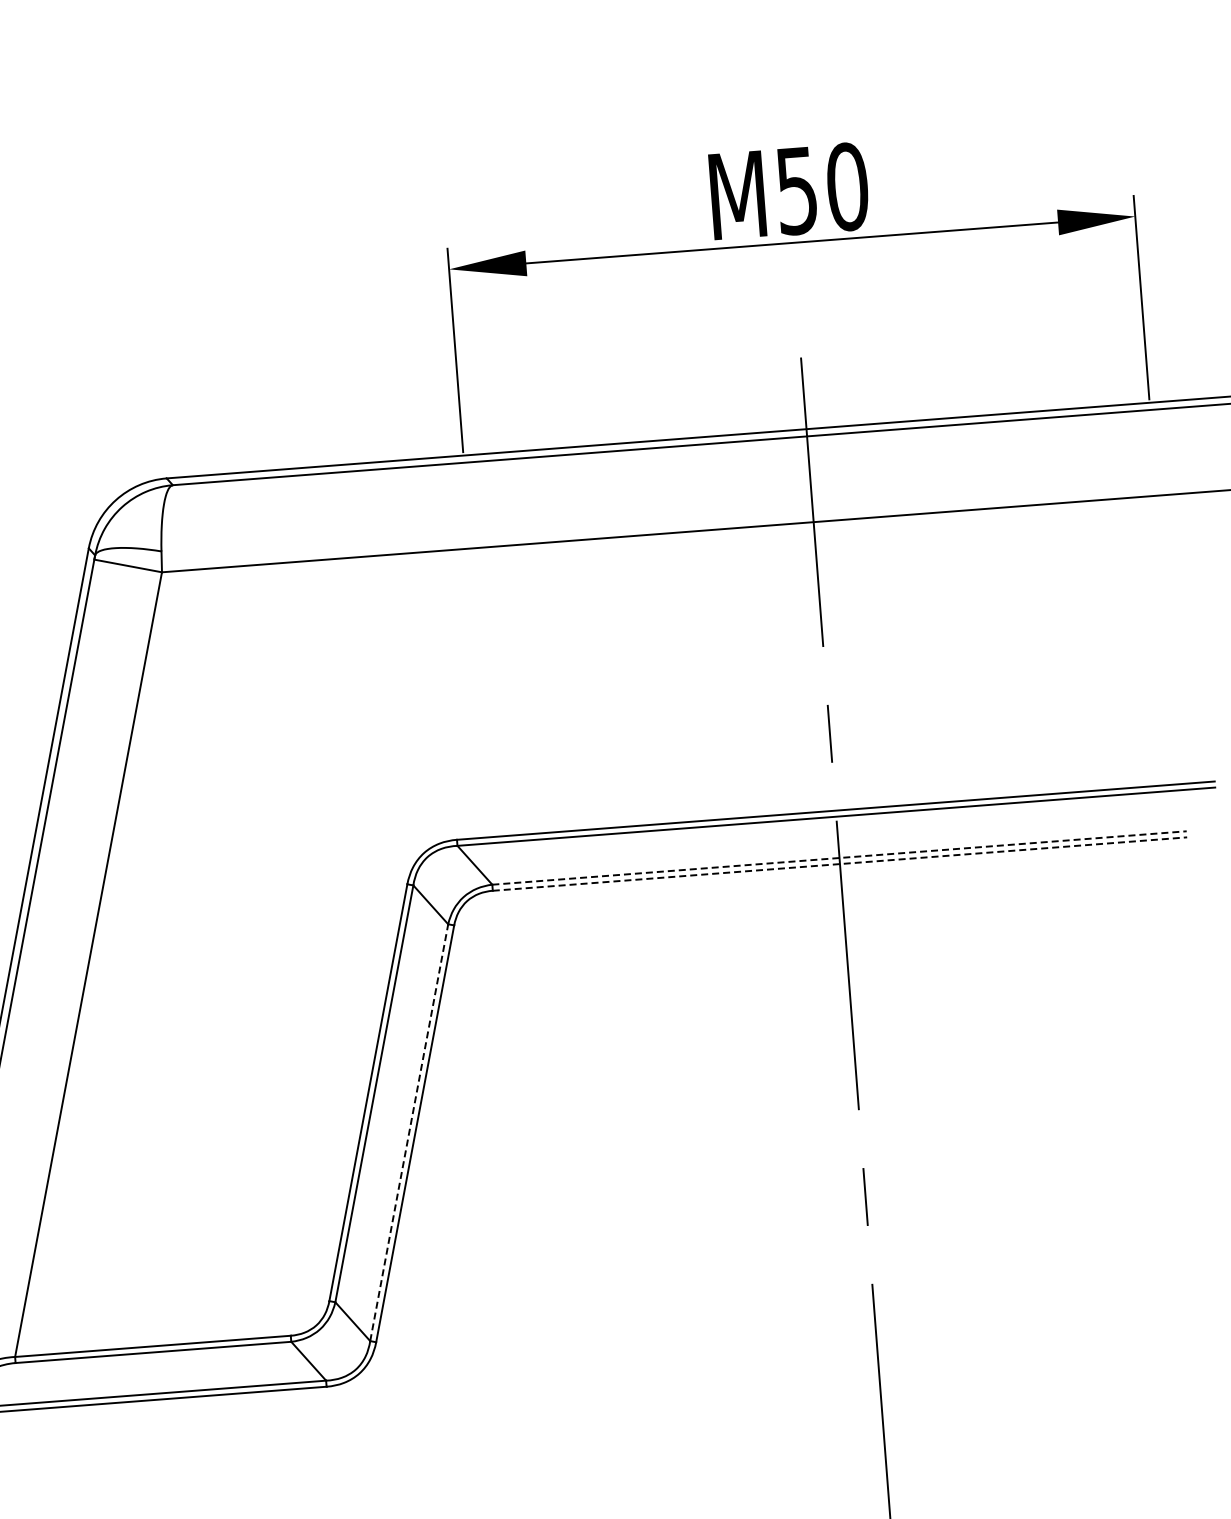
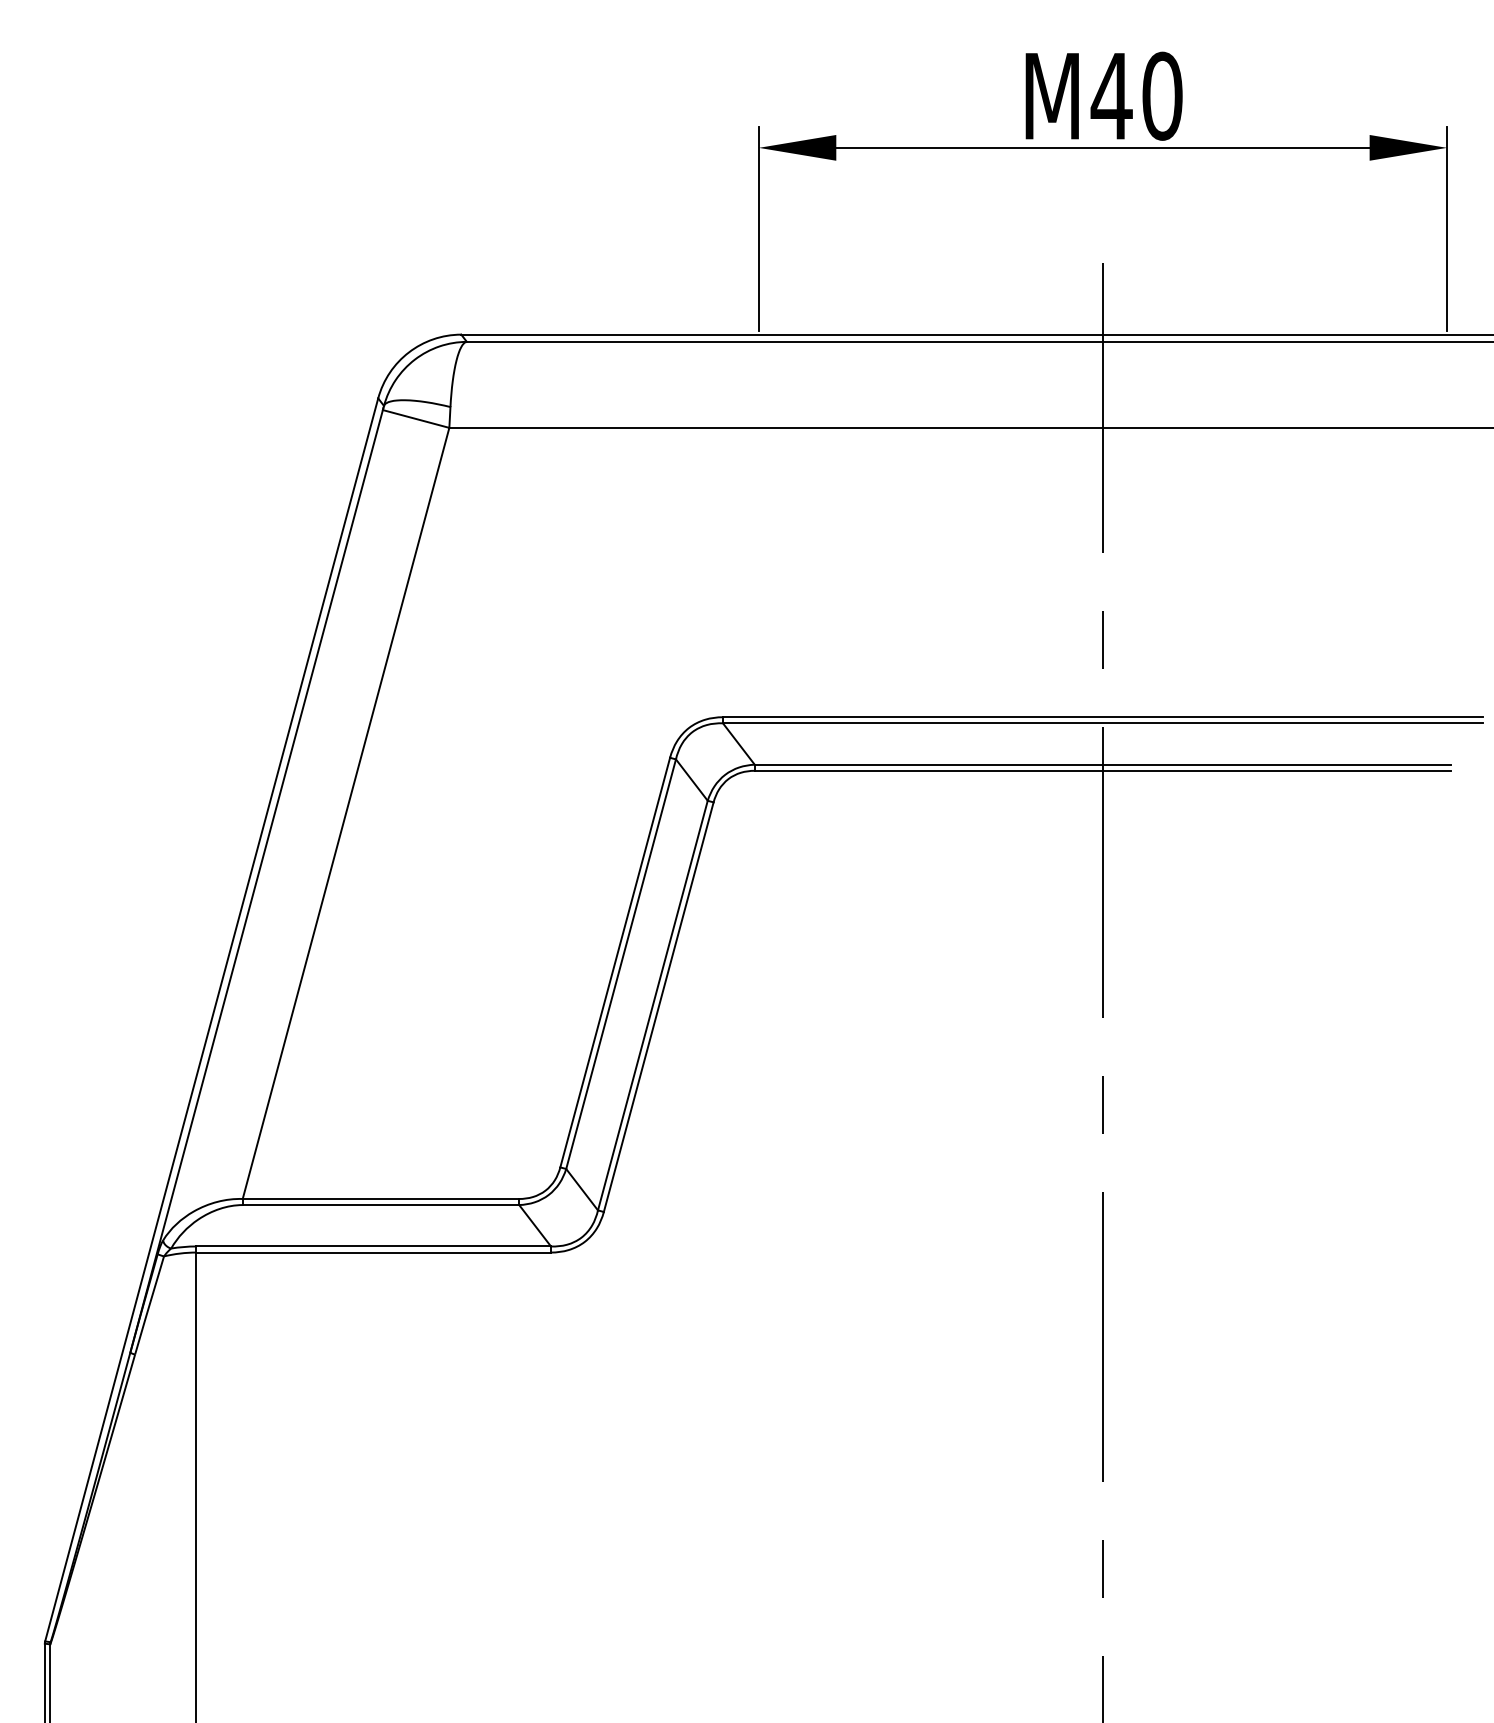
text: (796, 191) -> (1111, 96), M50 -> M40
line: (840, 857) -> (1103, 764), dashed -> solid
line: (840, 863) -> (1103, 770), dashed -> solid
line: (409, 1132) -> (653, 1005), dashed -> solid

